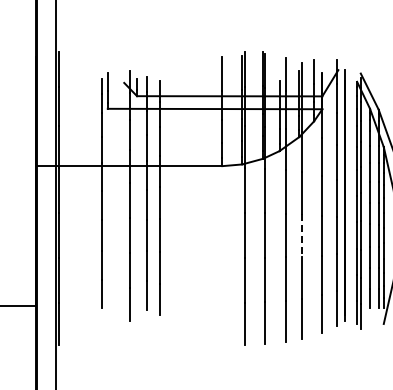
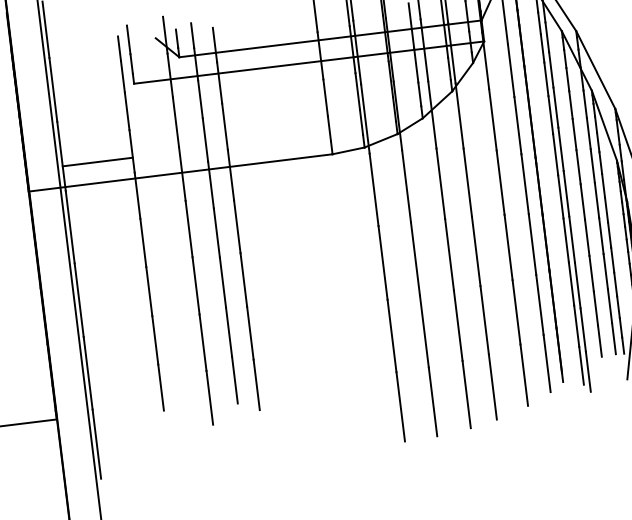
line: (79, 153) -> (96, 162), added
line: (302, 236) -> (477, 252), dashed -> solid

